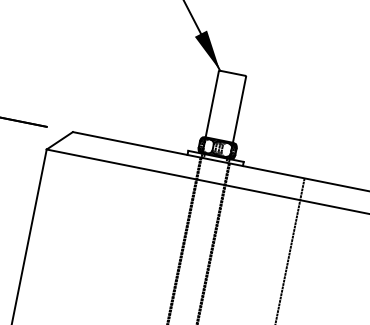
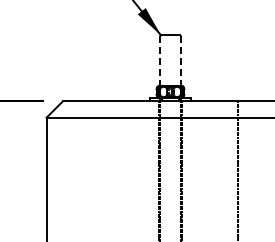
line: (212, 103) -> (160, 60), solid -> dashed
line: (239, 109) -> (180, 60), solid -> dashed

